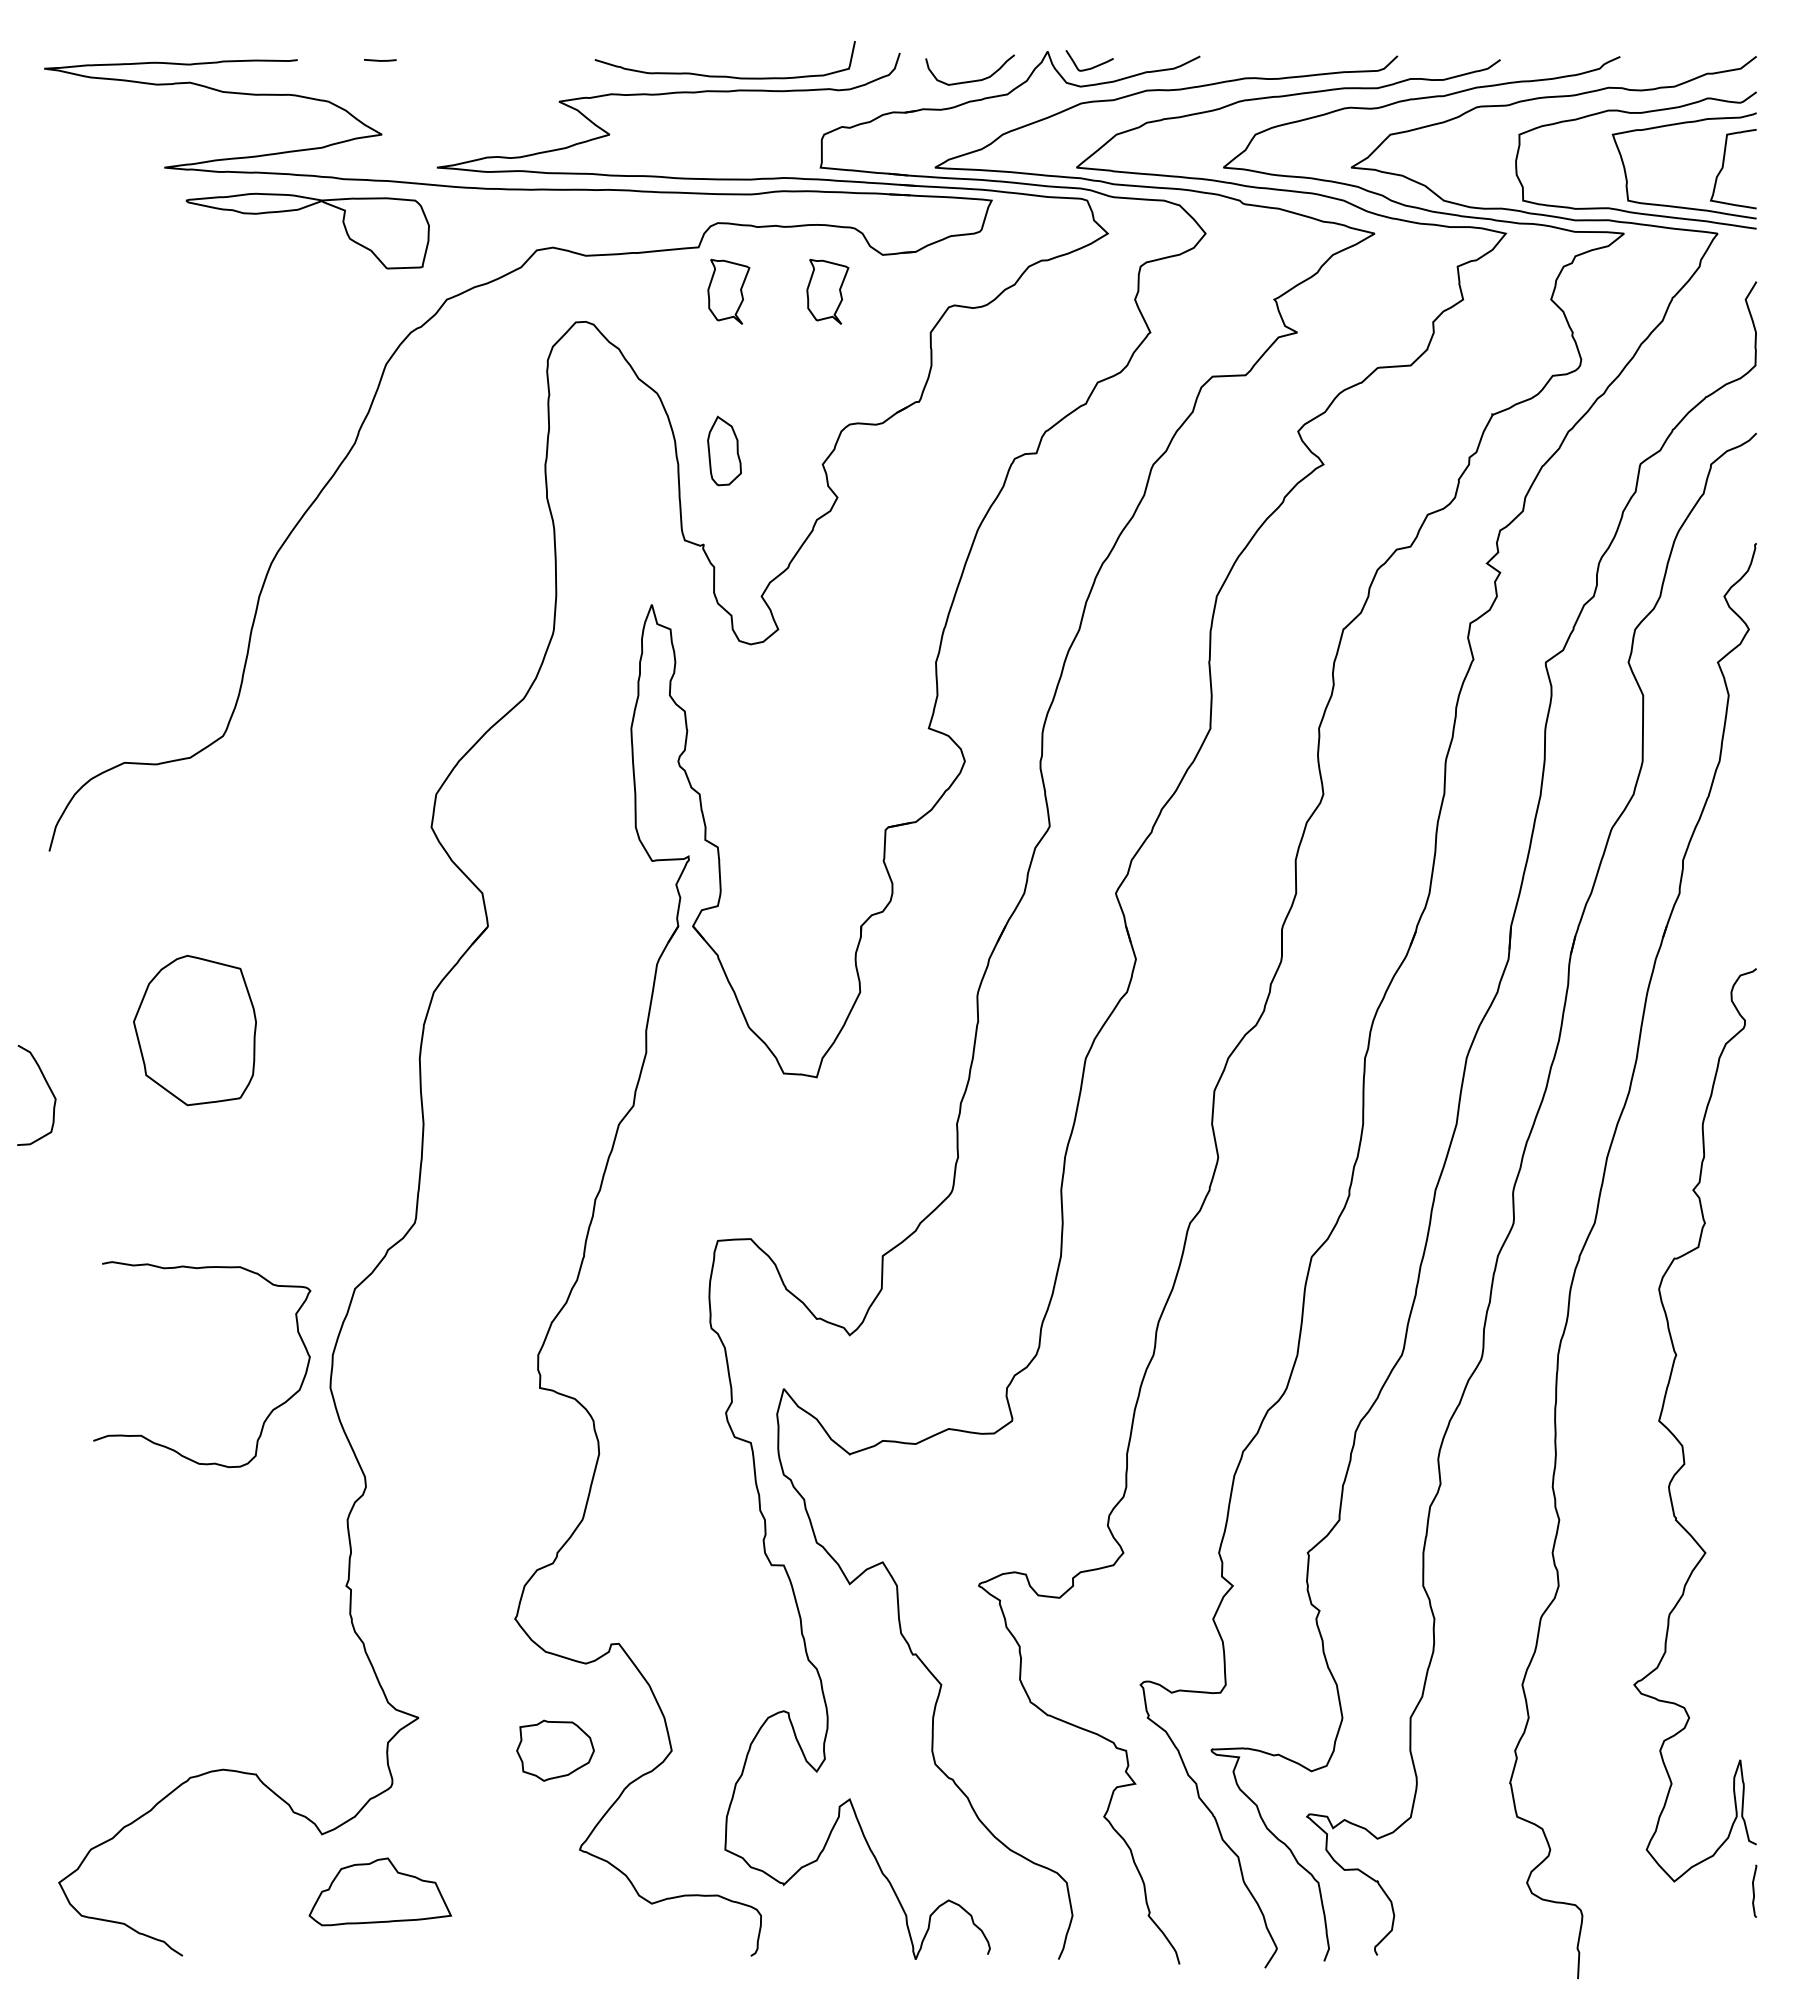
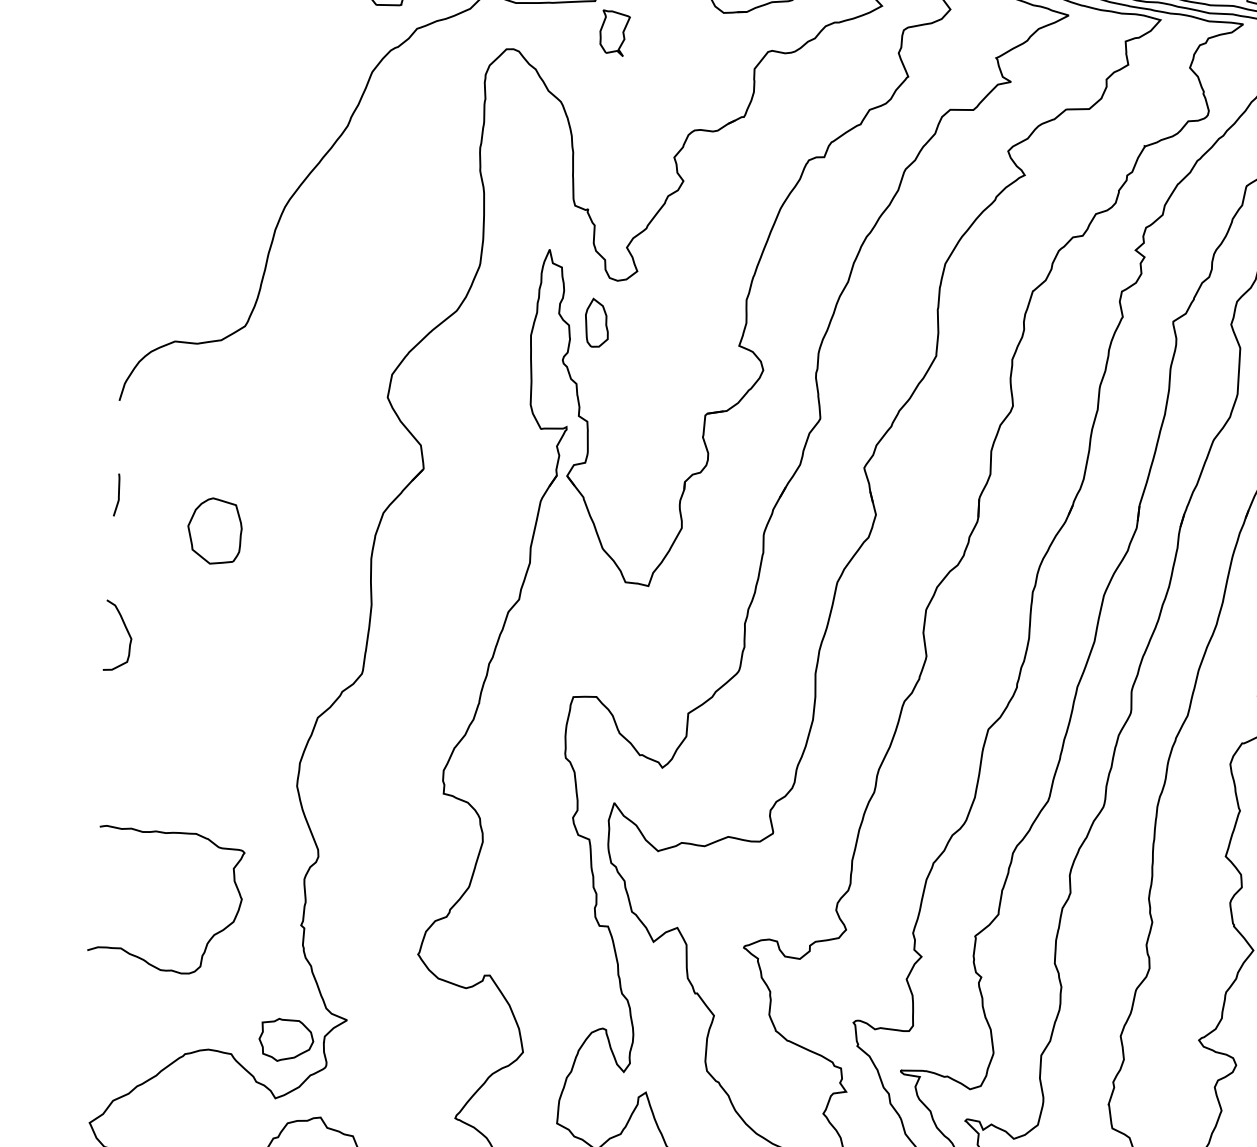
part: (827, 291) -> (683, 36), removed
part: (724, 450) -> (597, 322), moved
curve: (54, 985) -> (118, 494), added
part: (194, 1029) -> (214, 530), size x0.62
curve: (48, 1087) -> (126, 630), moved
curve: (267, 1415) -> (210, 938), moved
part: (555, 1750) -> (286, 1040), moved

